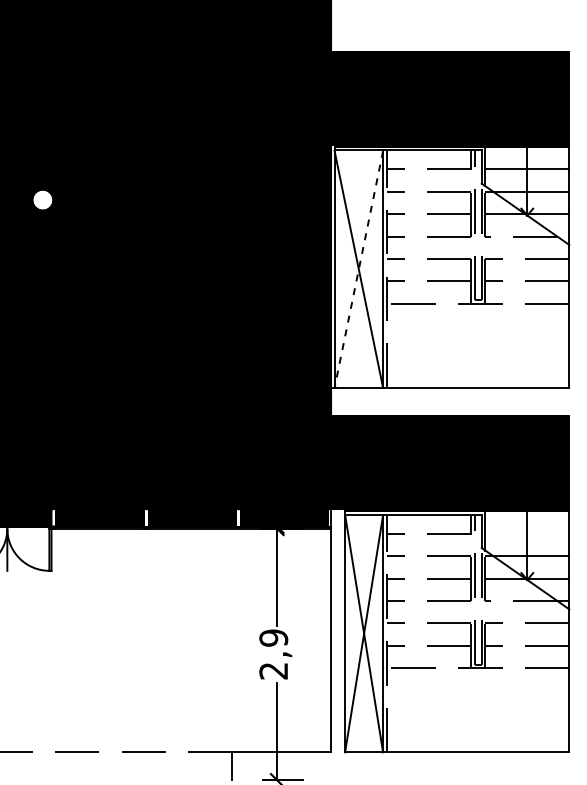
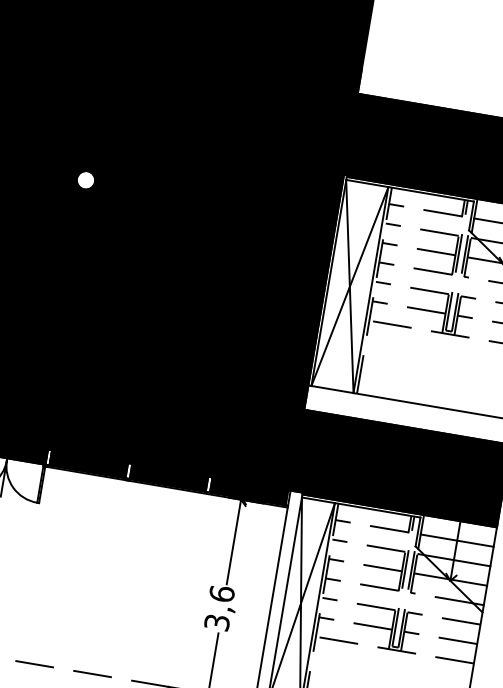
line: (358, 269) -> (349, 286), dashed -> solid
line: (527, 533) -> (457, 540), added
text: (273, 654) -> (219, 608), 2,9 -> 3,6

